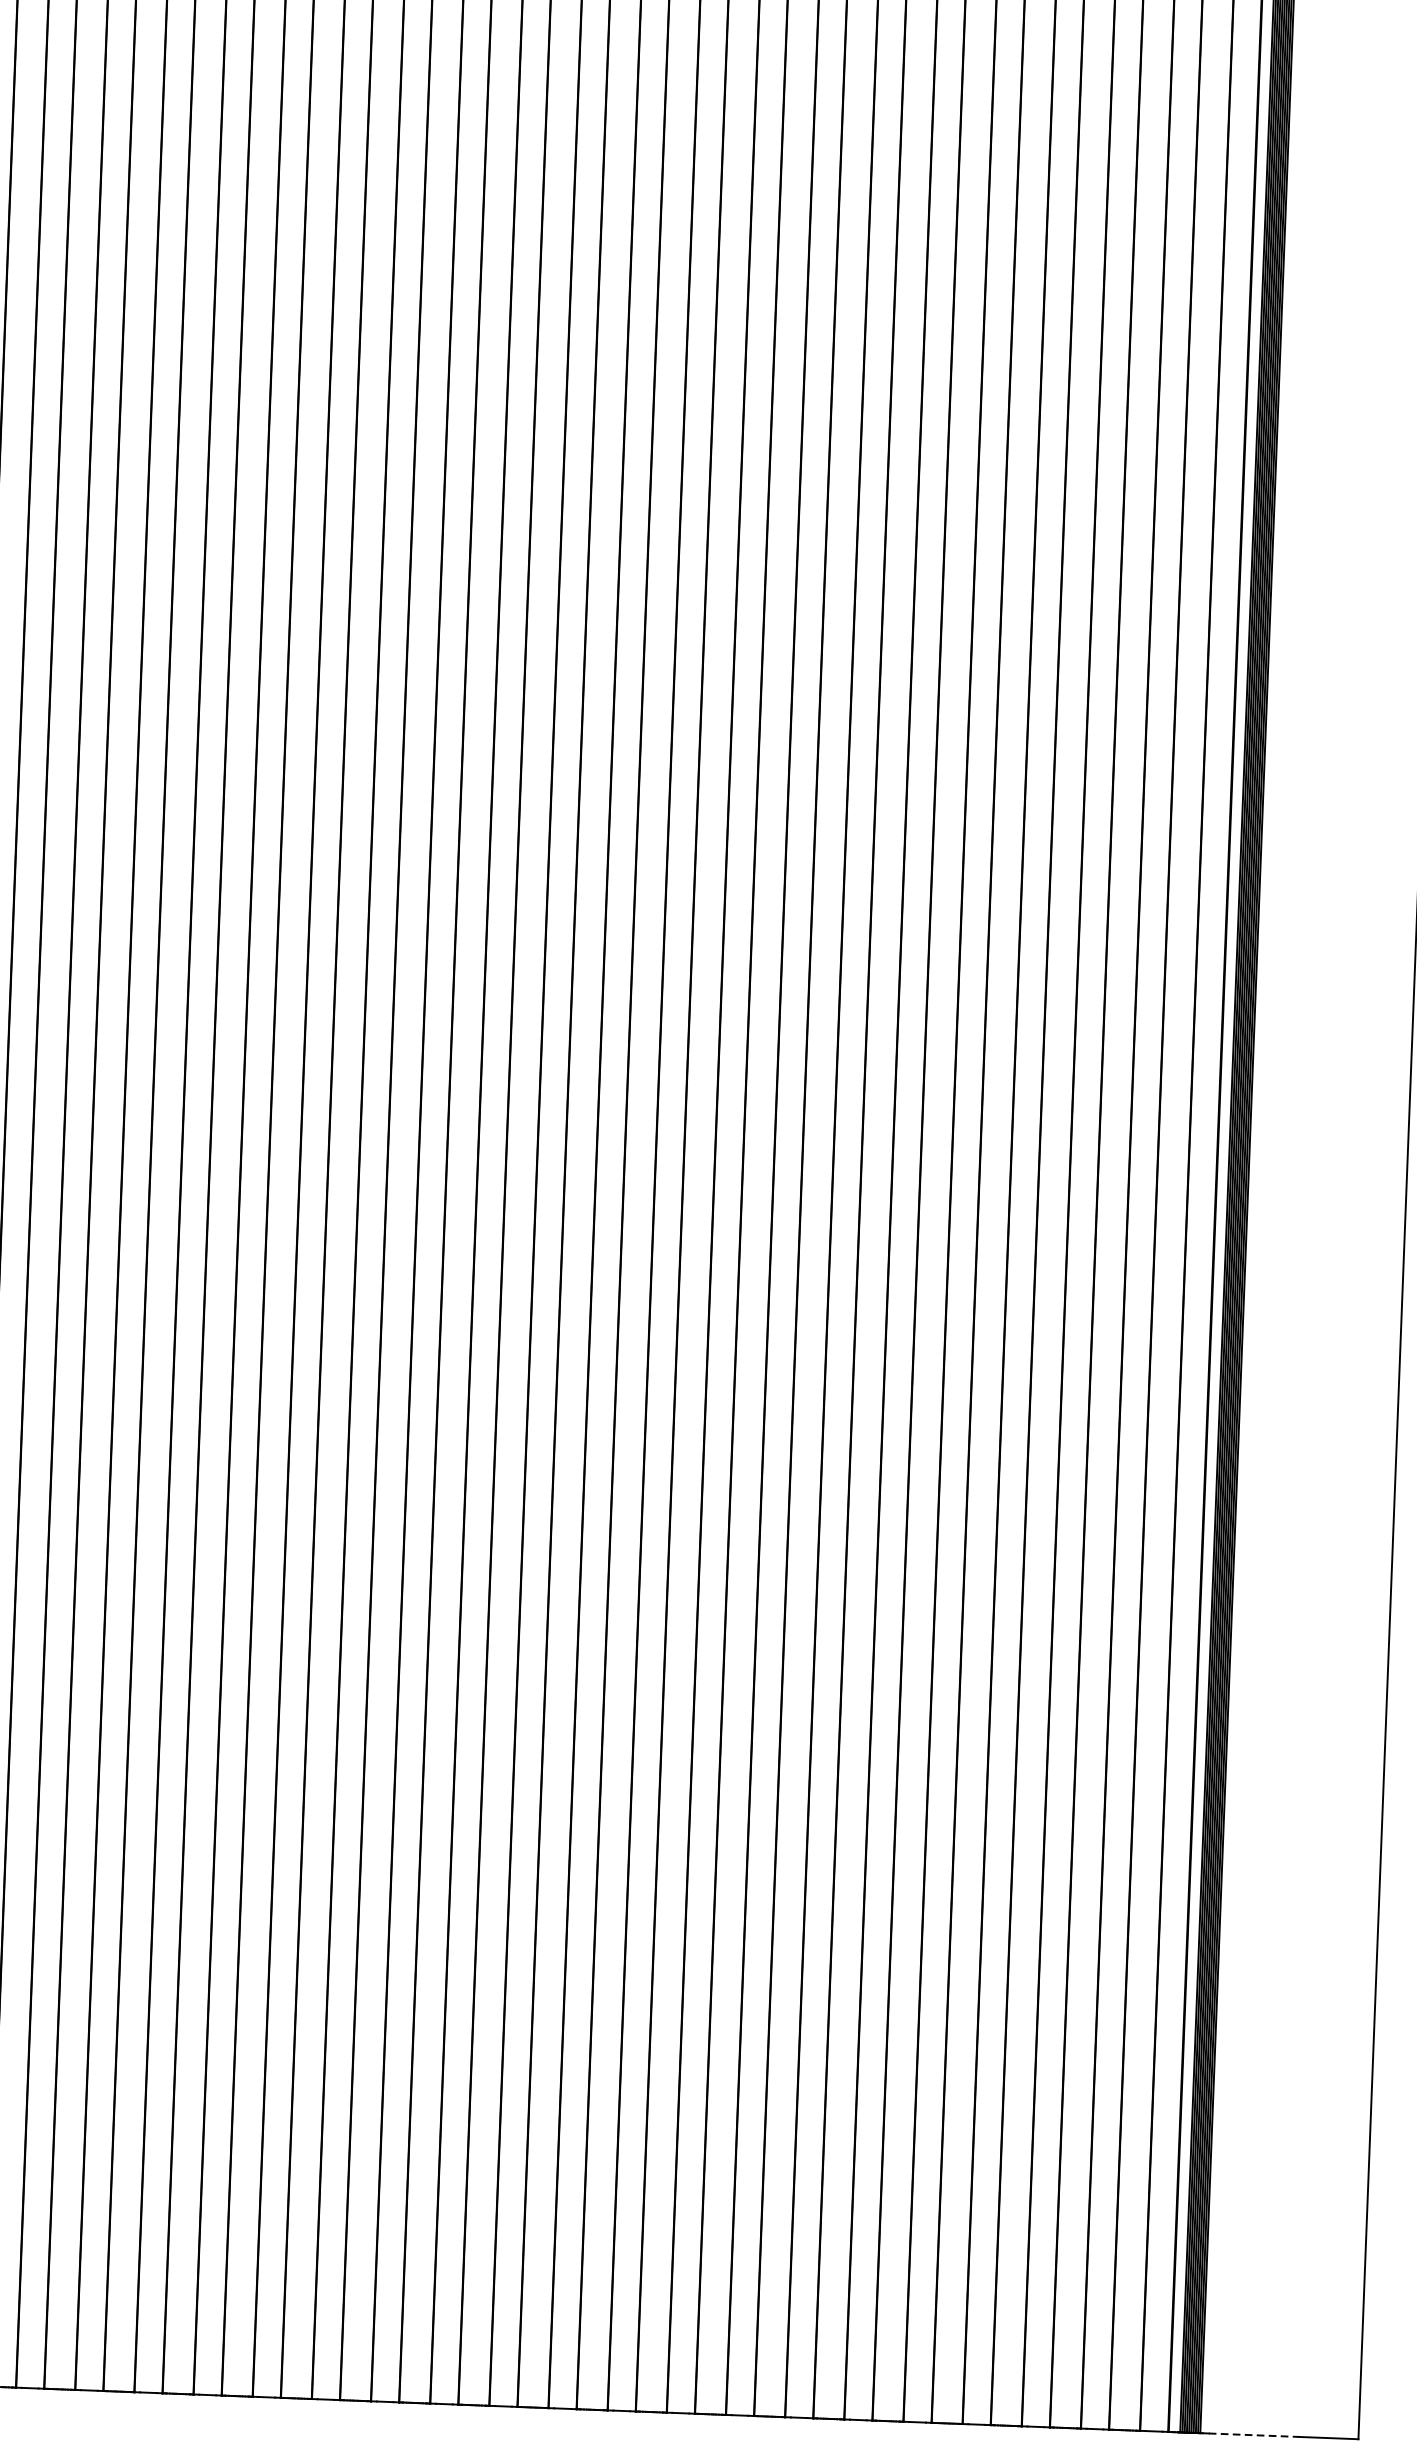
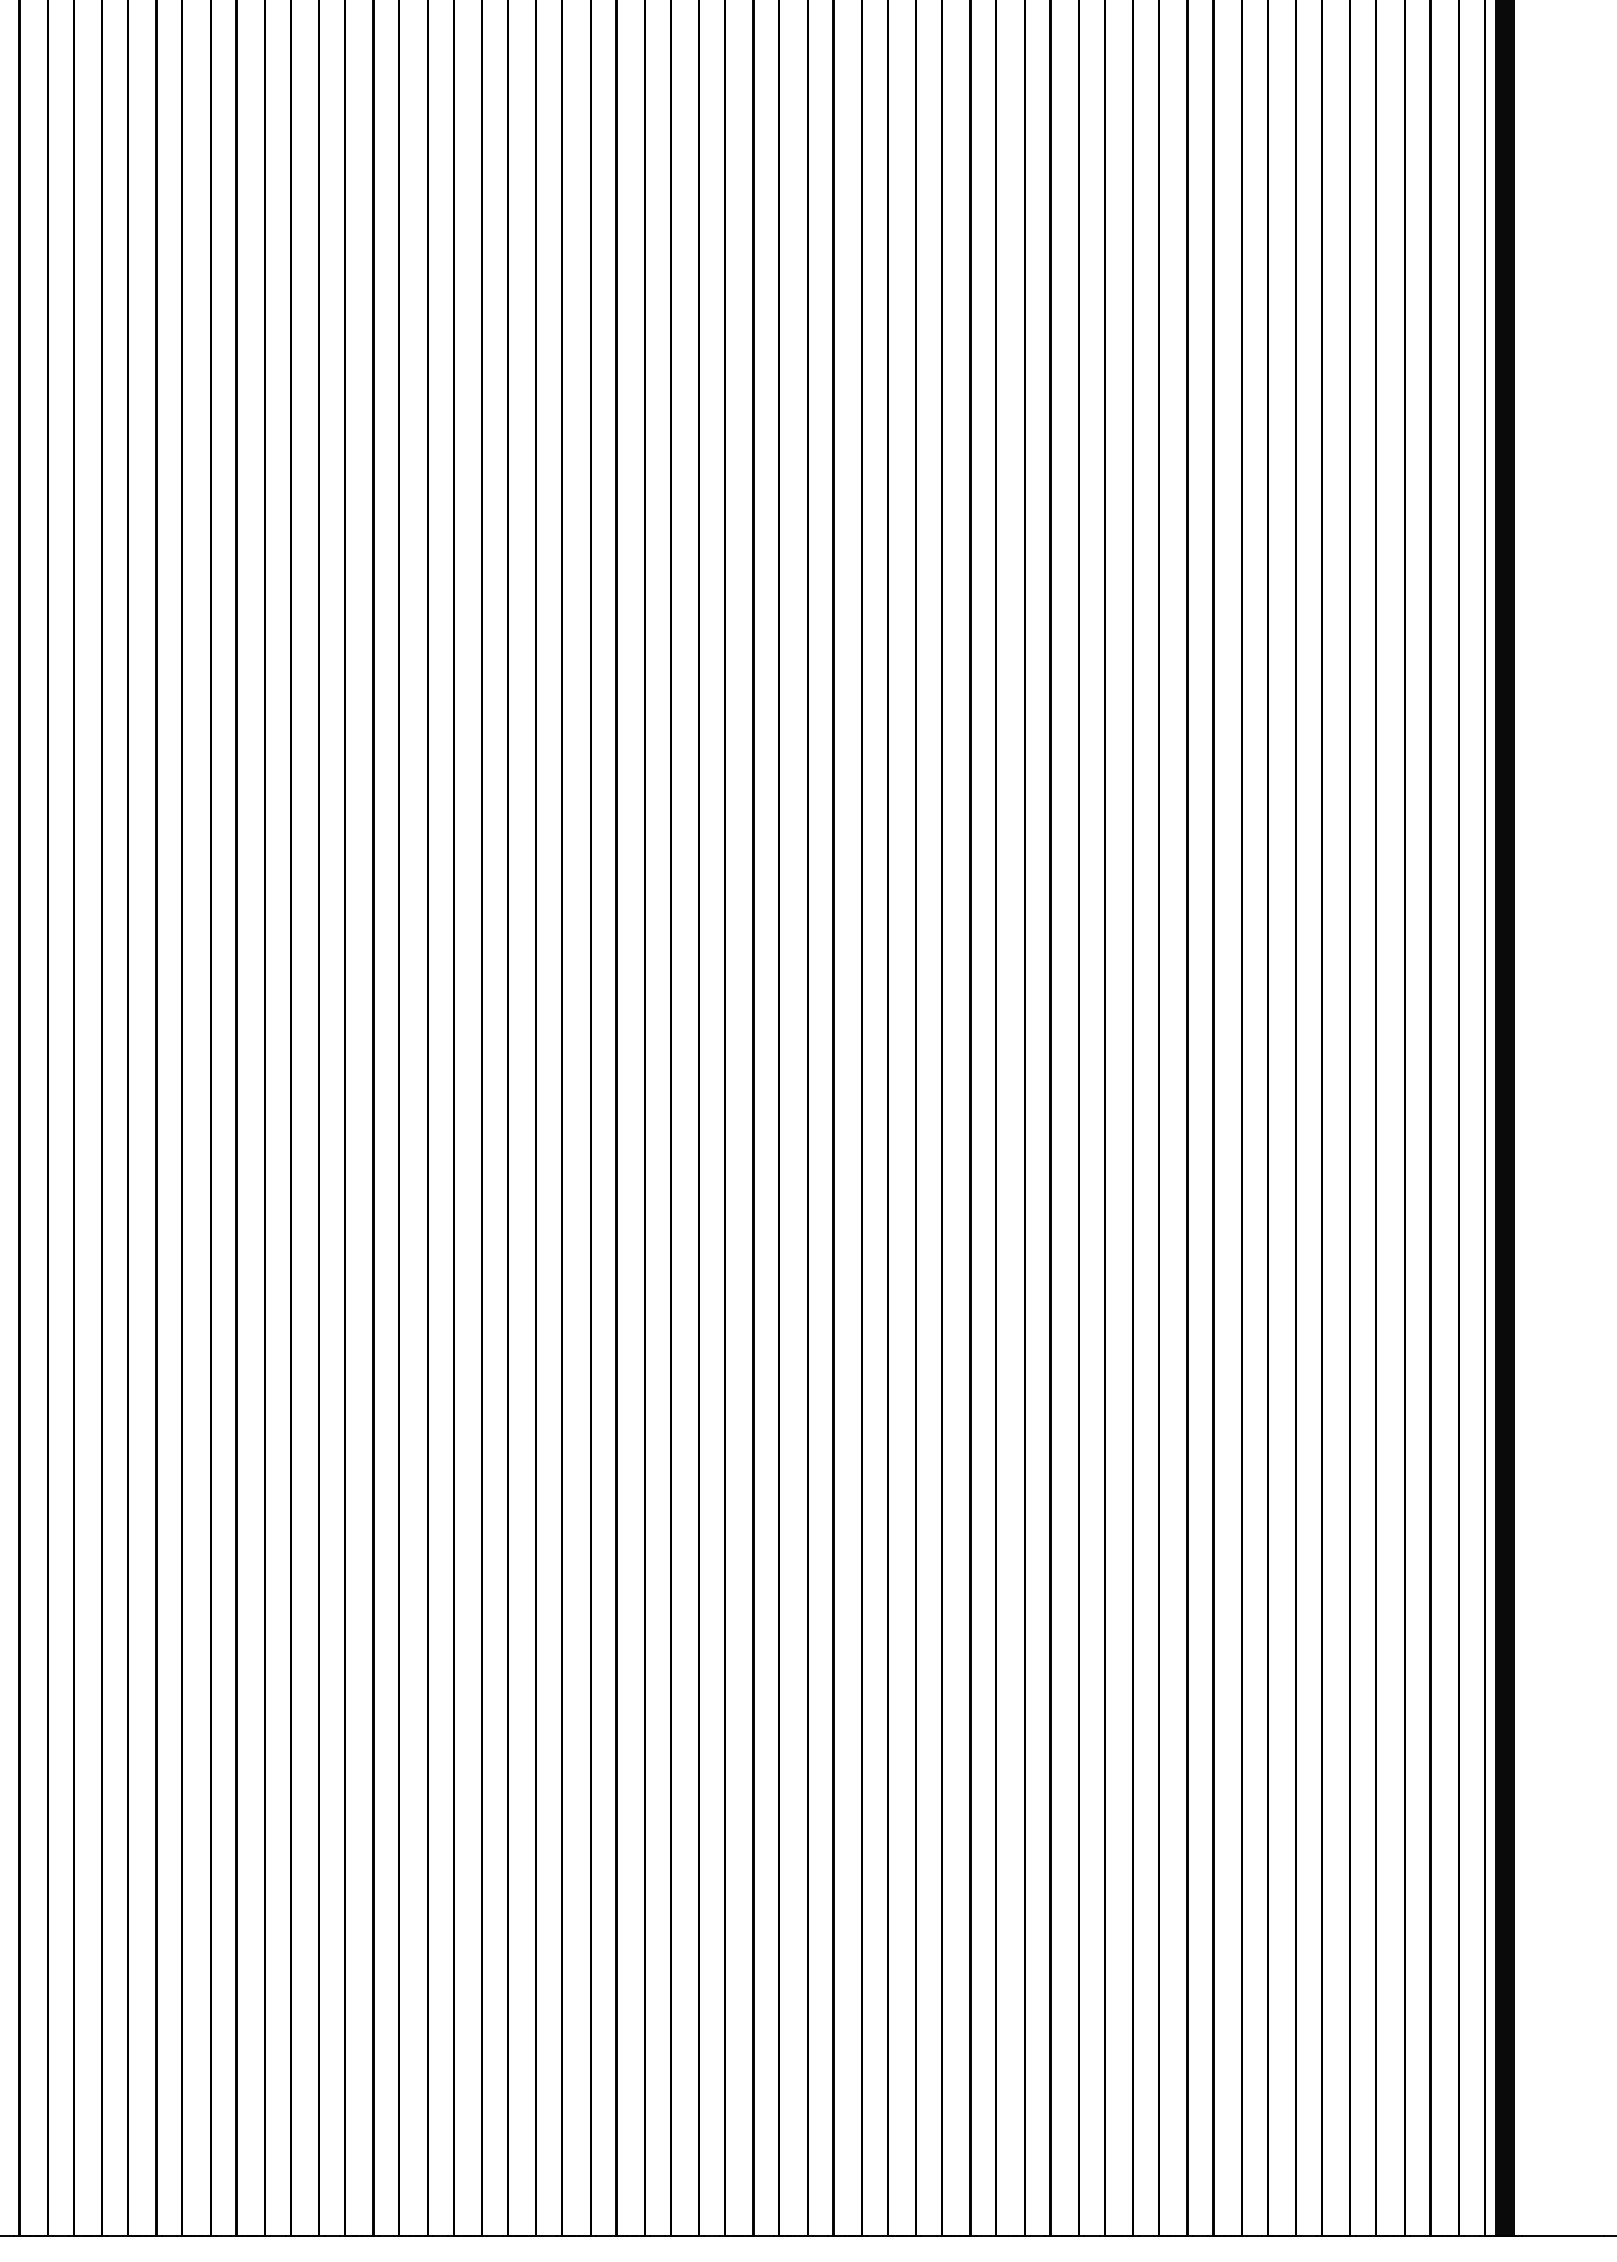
line: (1254, 2435) -> (1563, 2236), dashed -> solid

